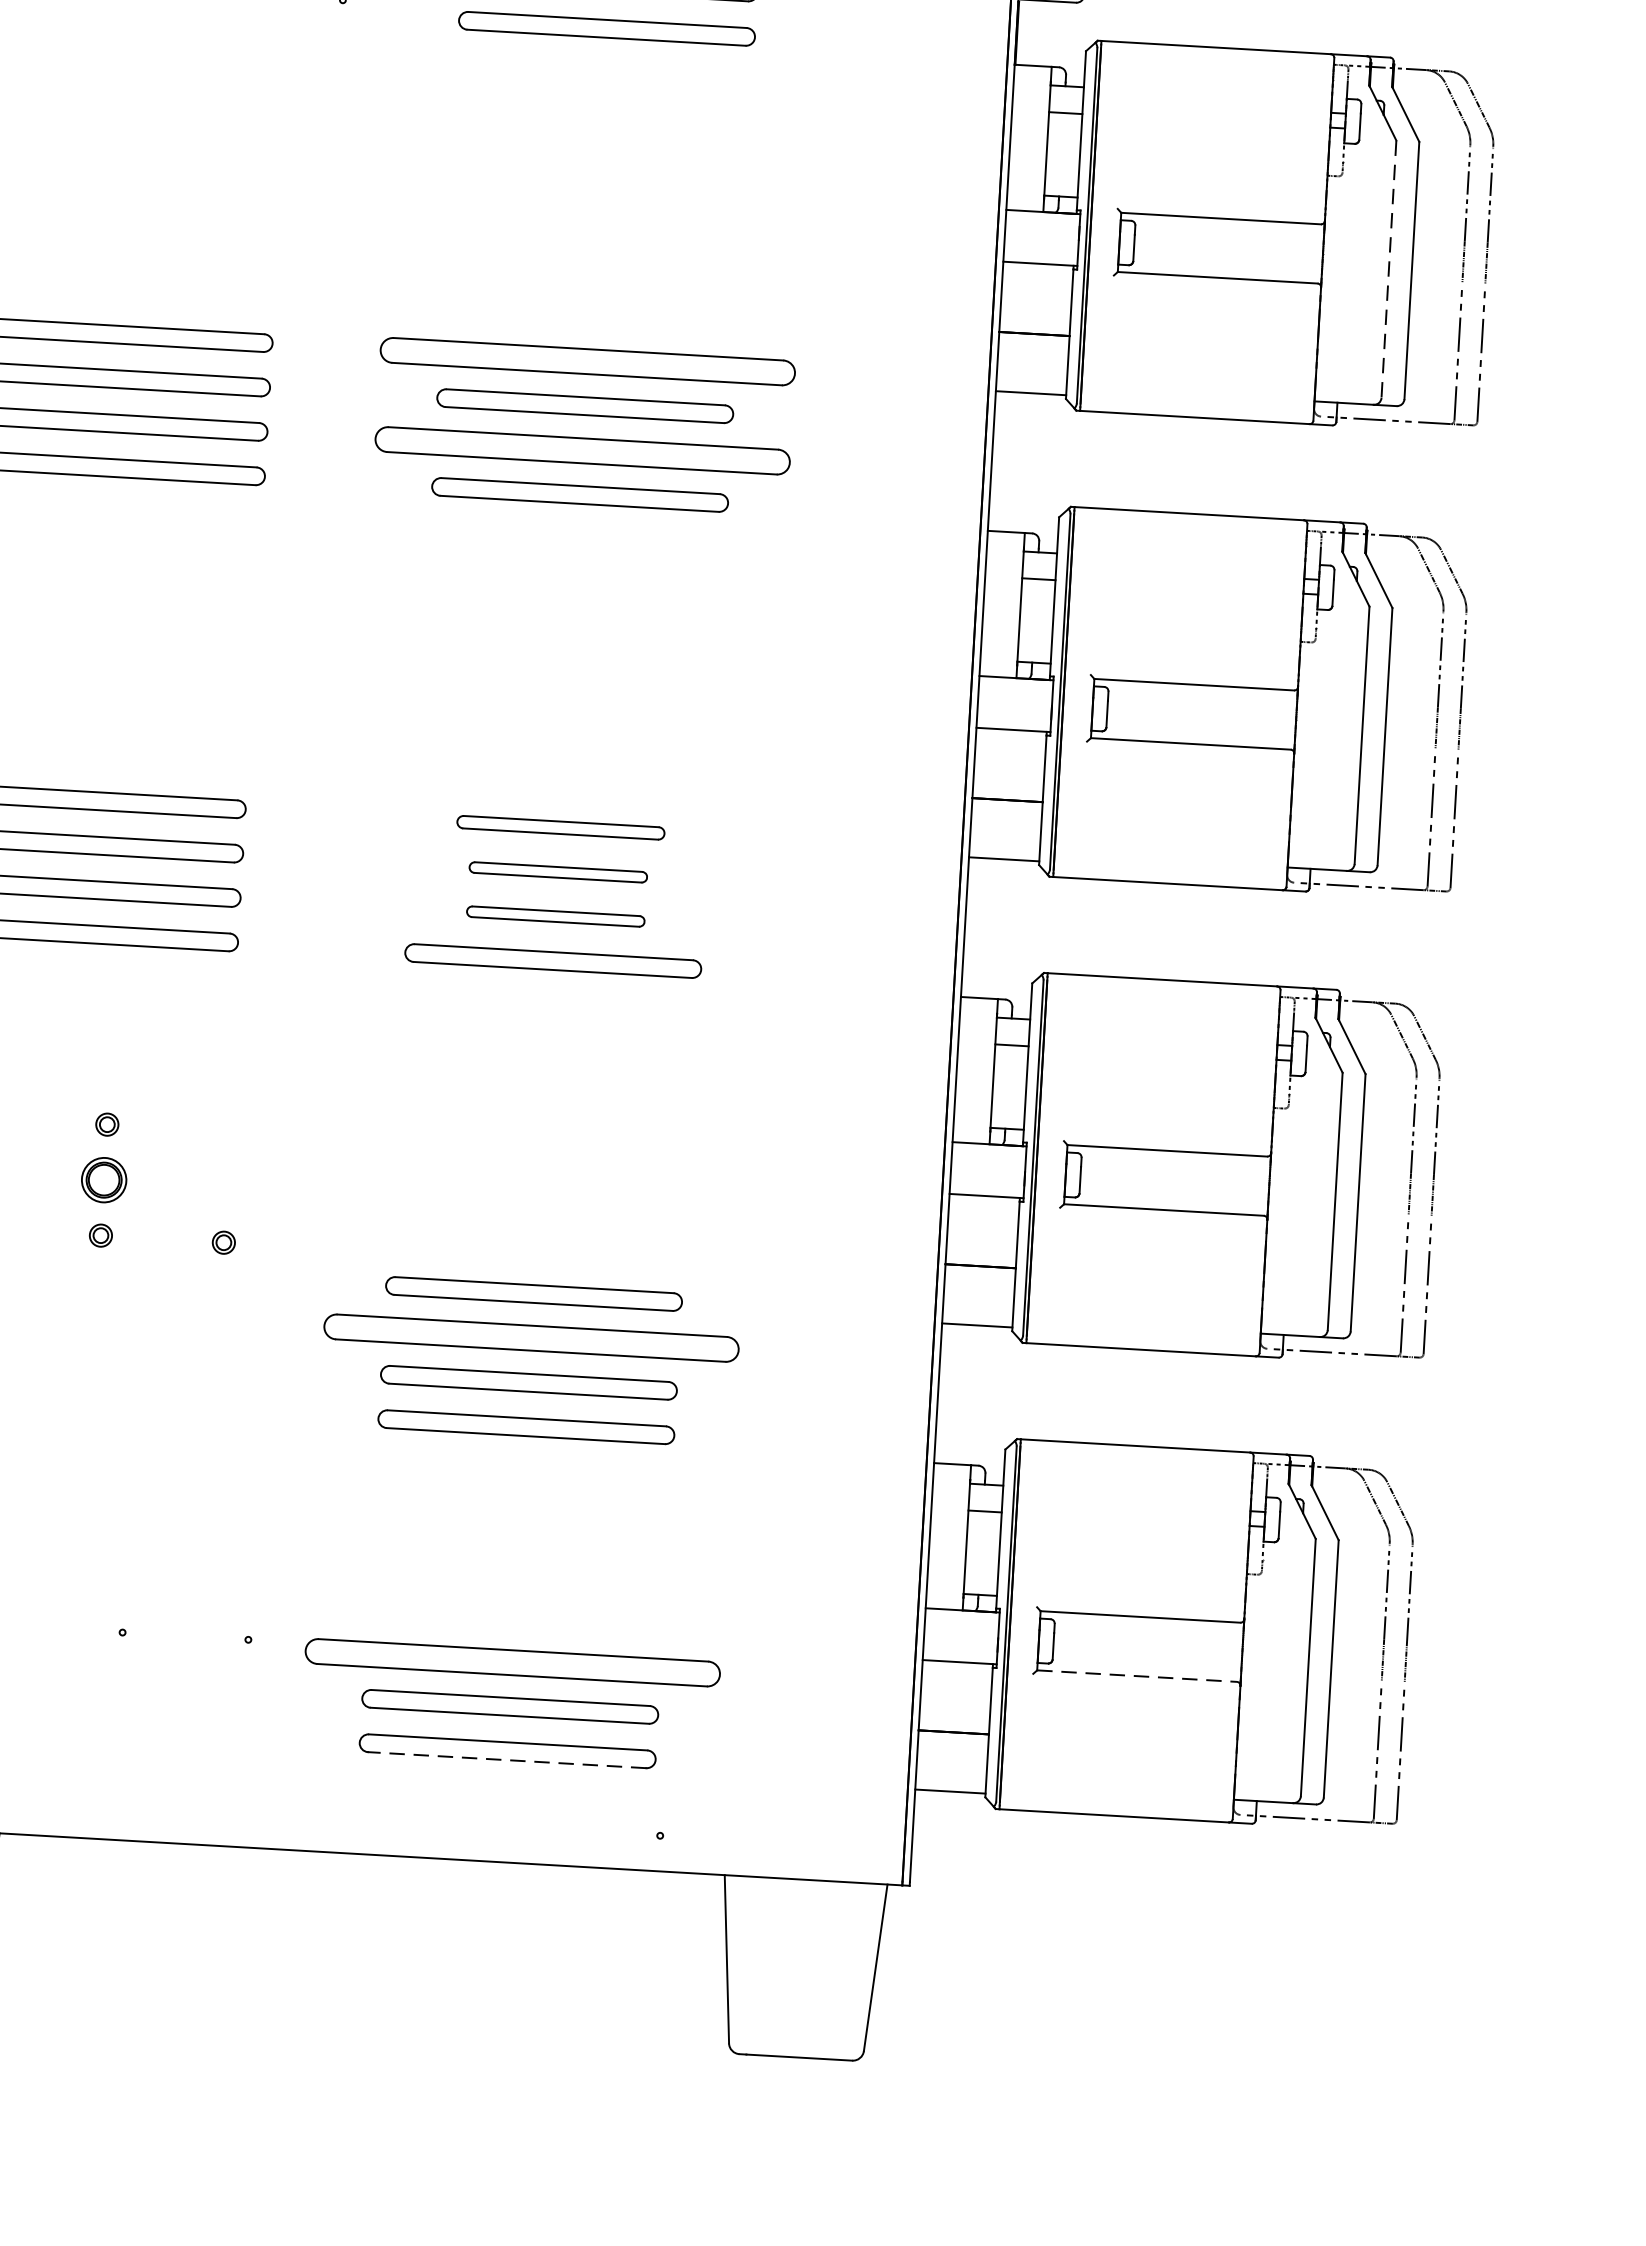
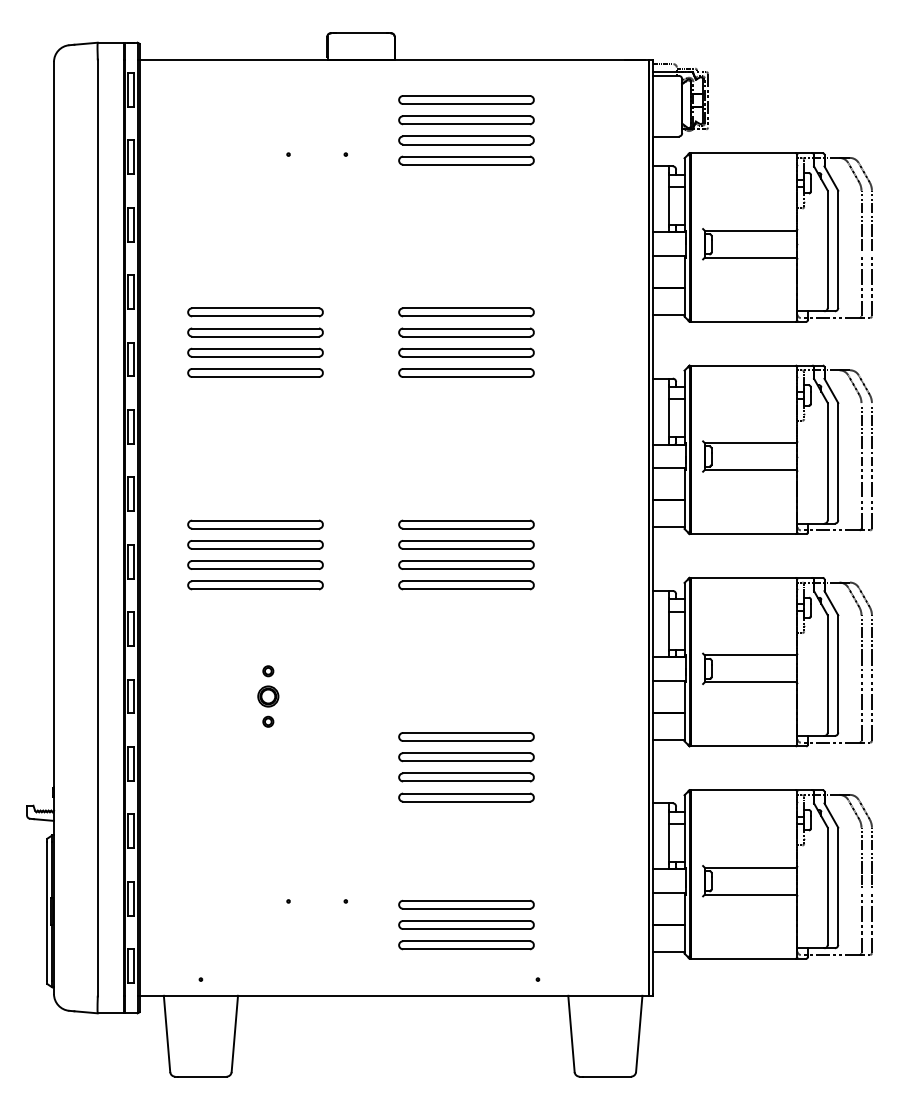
line: (1388, 269) -> (827, 249), dashed -> solid
part: (587, 362) -> (466, 312), size x0.71
part: (582, 449) -> (466, 352), size x0.71
part: (560, 827) -> (466, 524), size x1.43
part: (558, 871) -> (466, 544), size x1.67
part: (555, 915) -> (466, 564), size x1.67
part: (224, 1242) -> (324, 721), removed
part: (531, 1339) -> (466, 757), size x0.71
part: (512, 1661) -> (466, 904), size x0.71
line: (1137, 1675) -> (750, 894), dashed -> solid
line: (507, 1760) -> (466, 949), dashed -> solid

